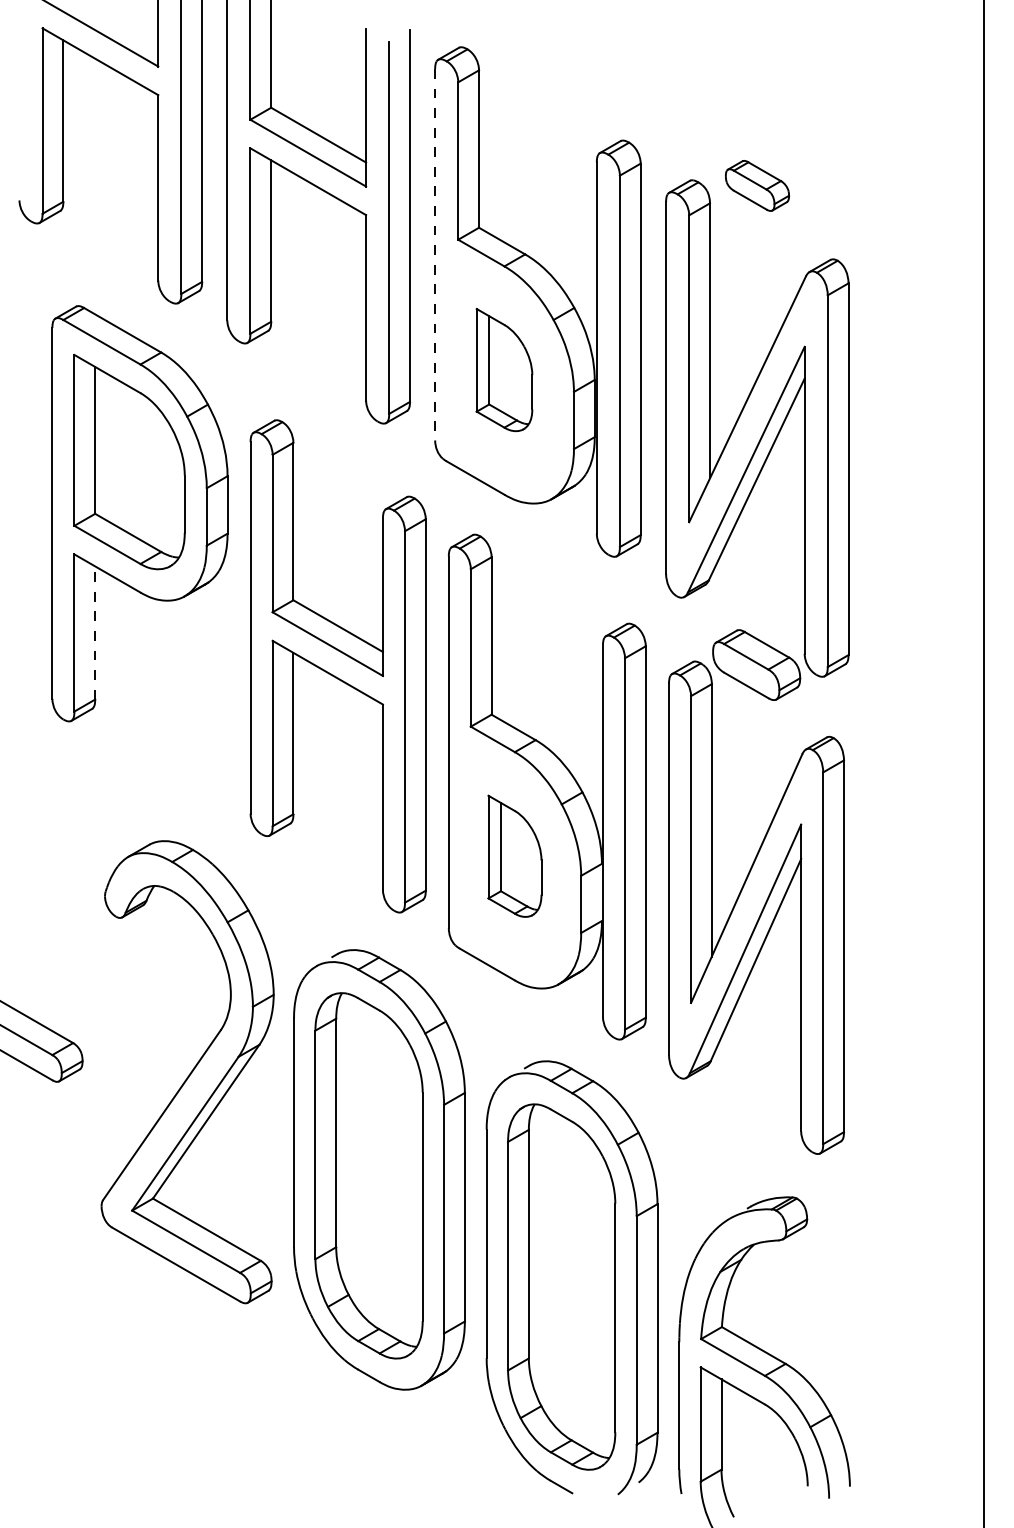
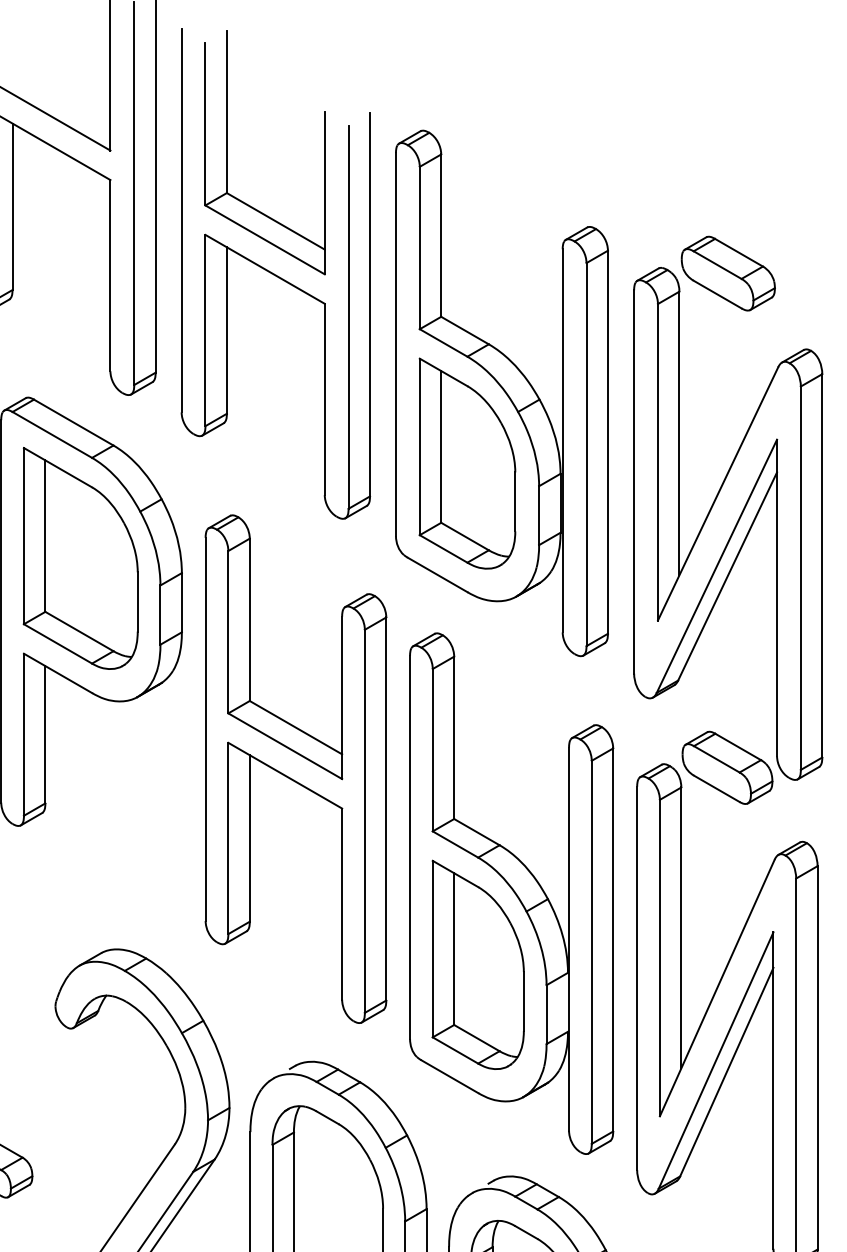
part: (757, 185) -> (728, 273), size x1.43
line: (435, 254) -> (396, 344), dashed -> solid
part: (504, 369) -> (467, 463), size x1.67
line: (95, 632) -> (45, 734), dashed -> solid
part: (514, 856) -> (477, 965), size x1.67

